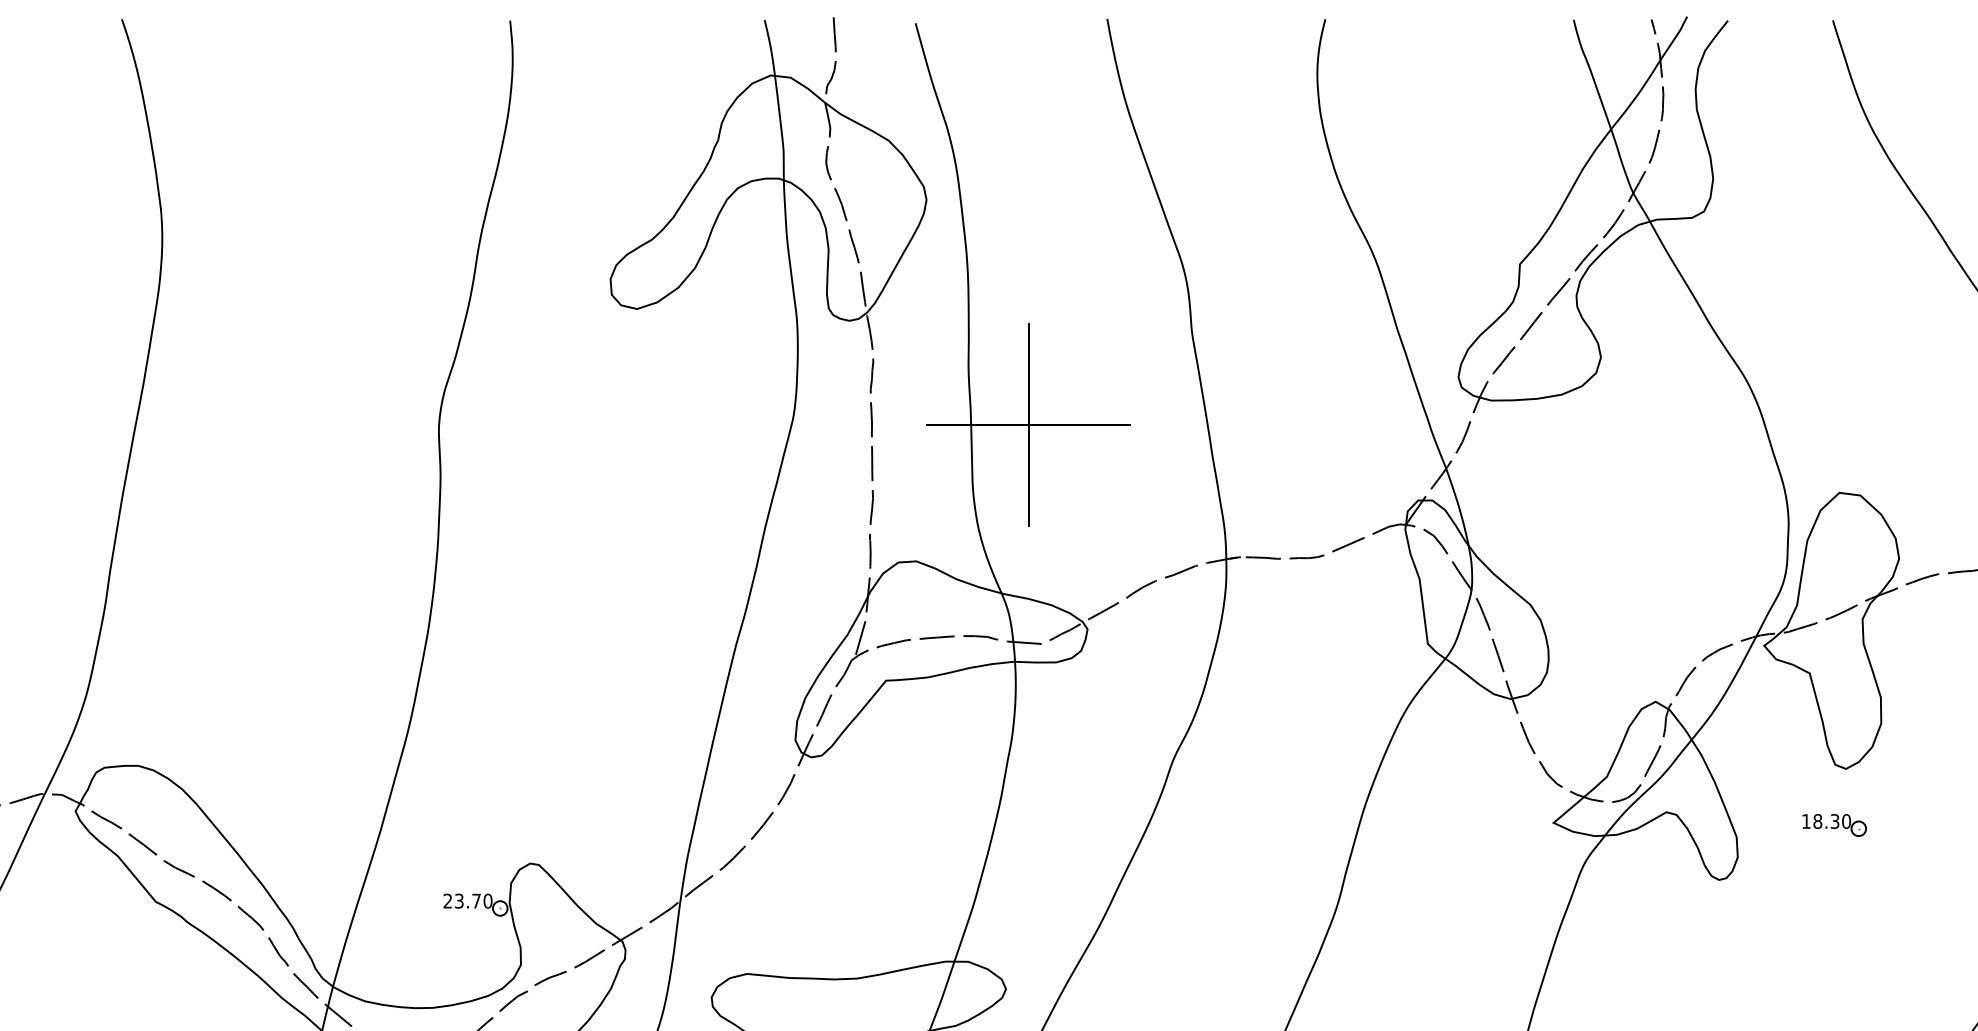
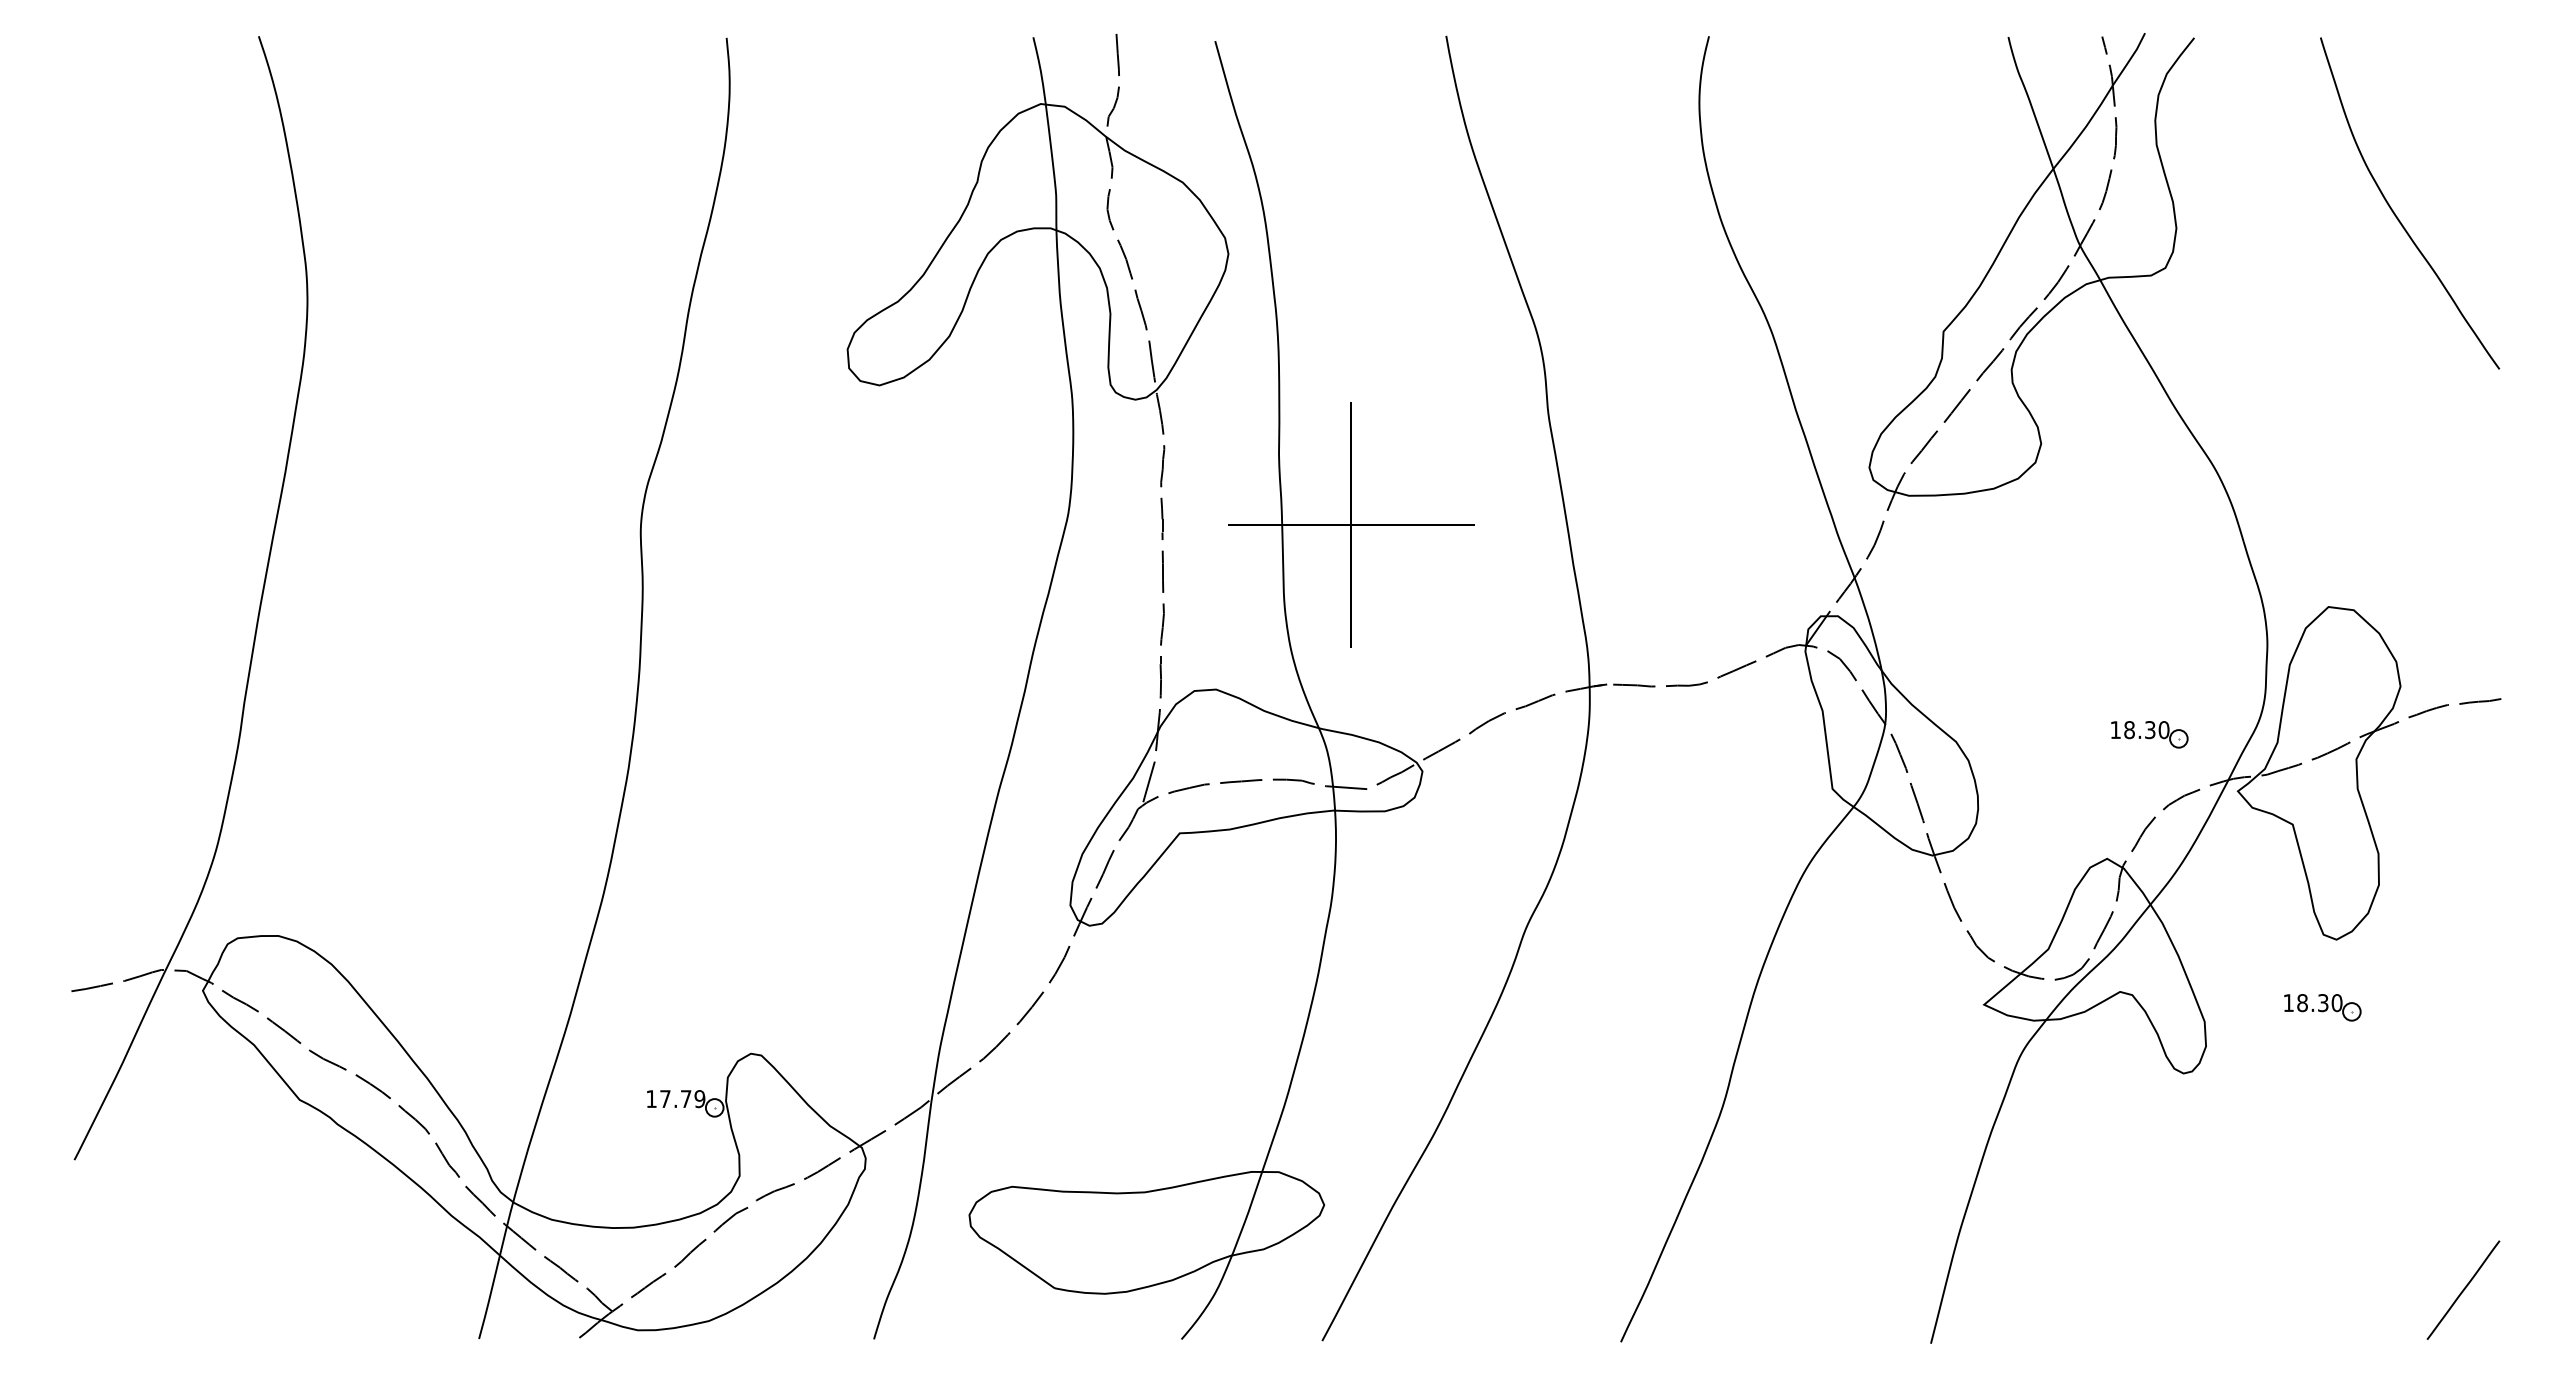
part: (1690, 598) -> (2149, 734), added
text: (467, 901) -> (675, 1099), 23.70 -> 17.79

